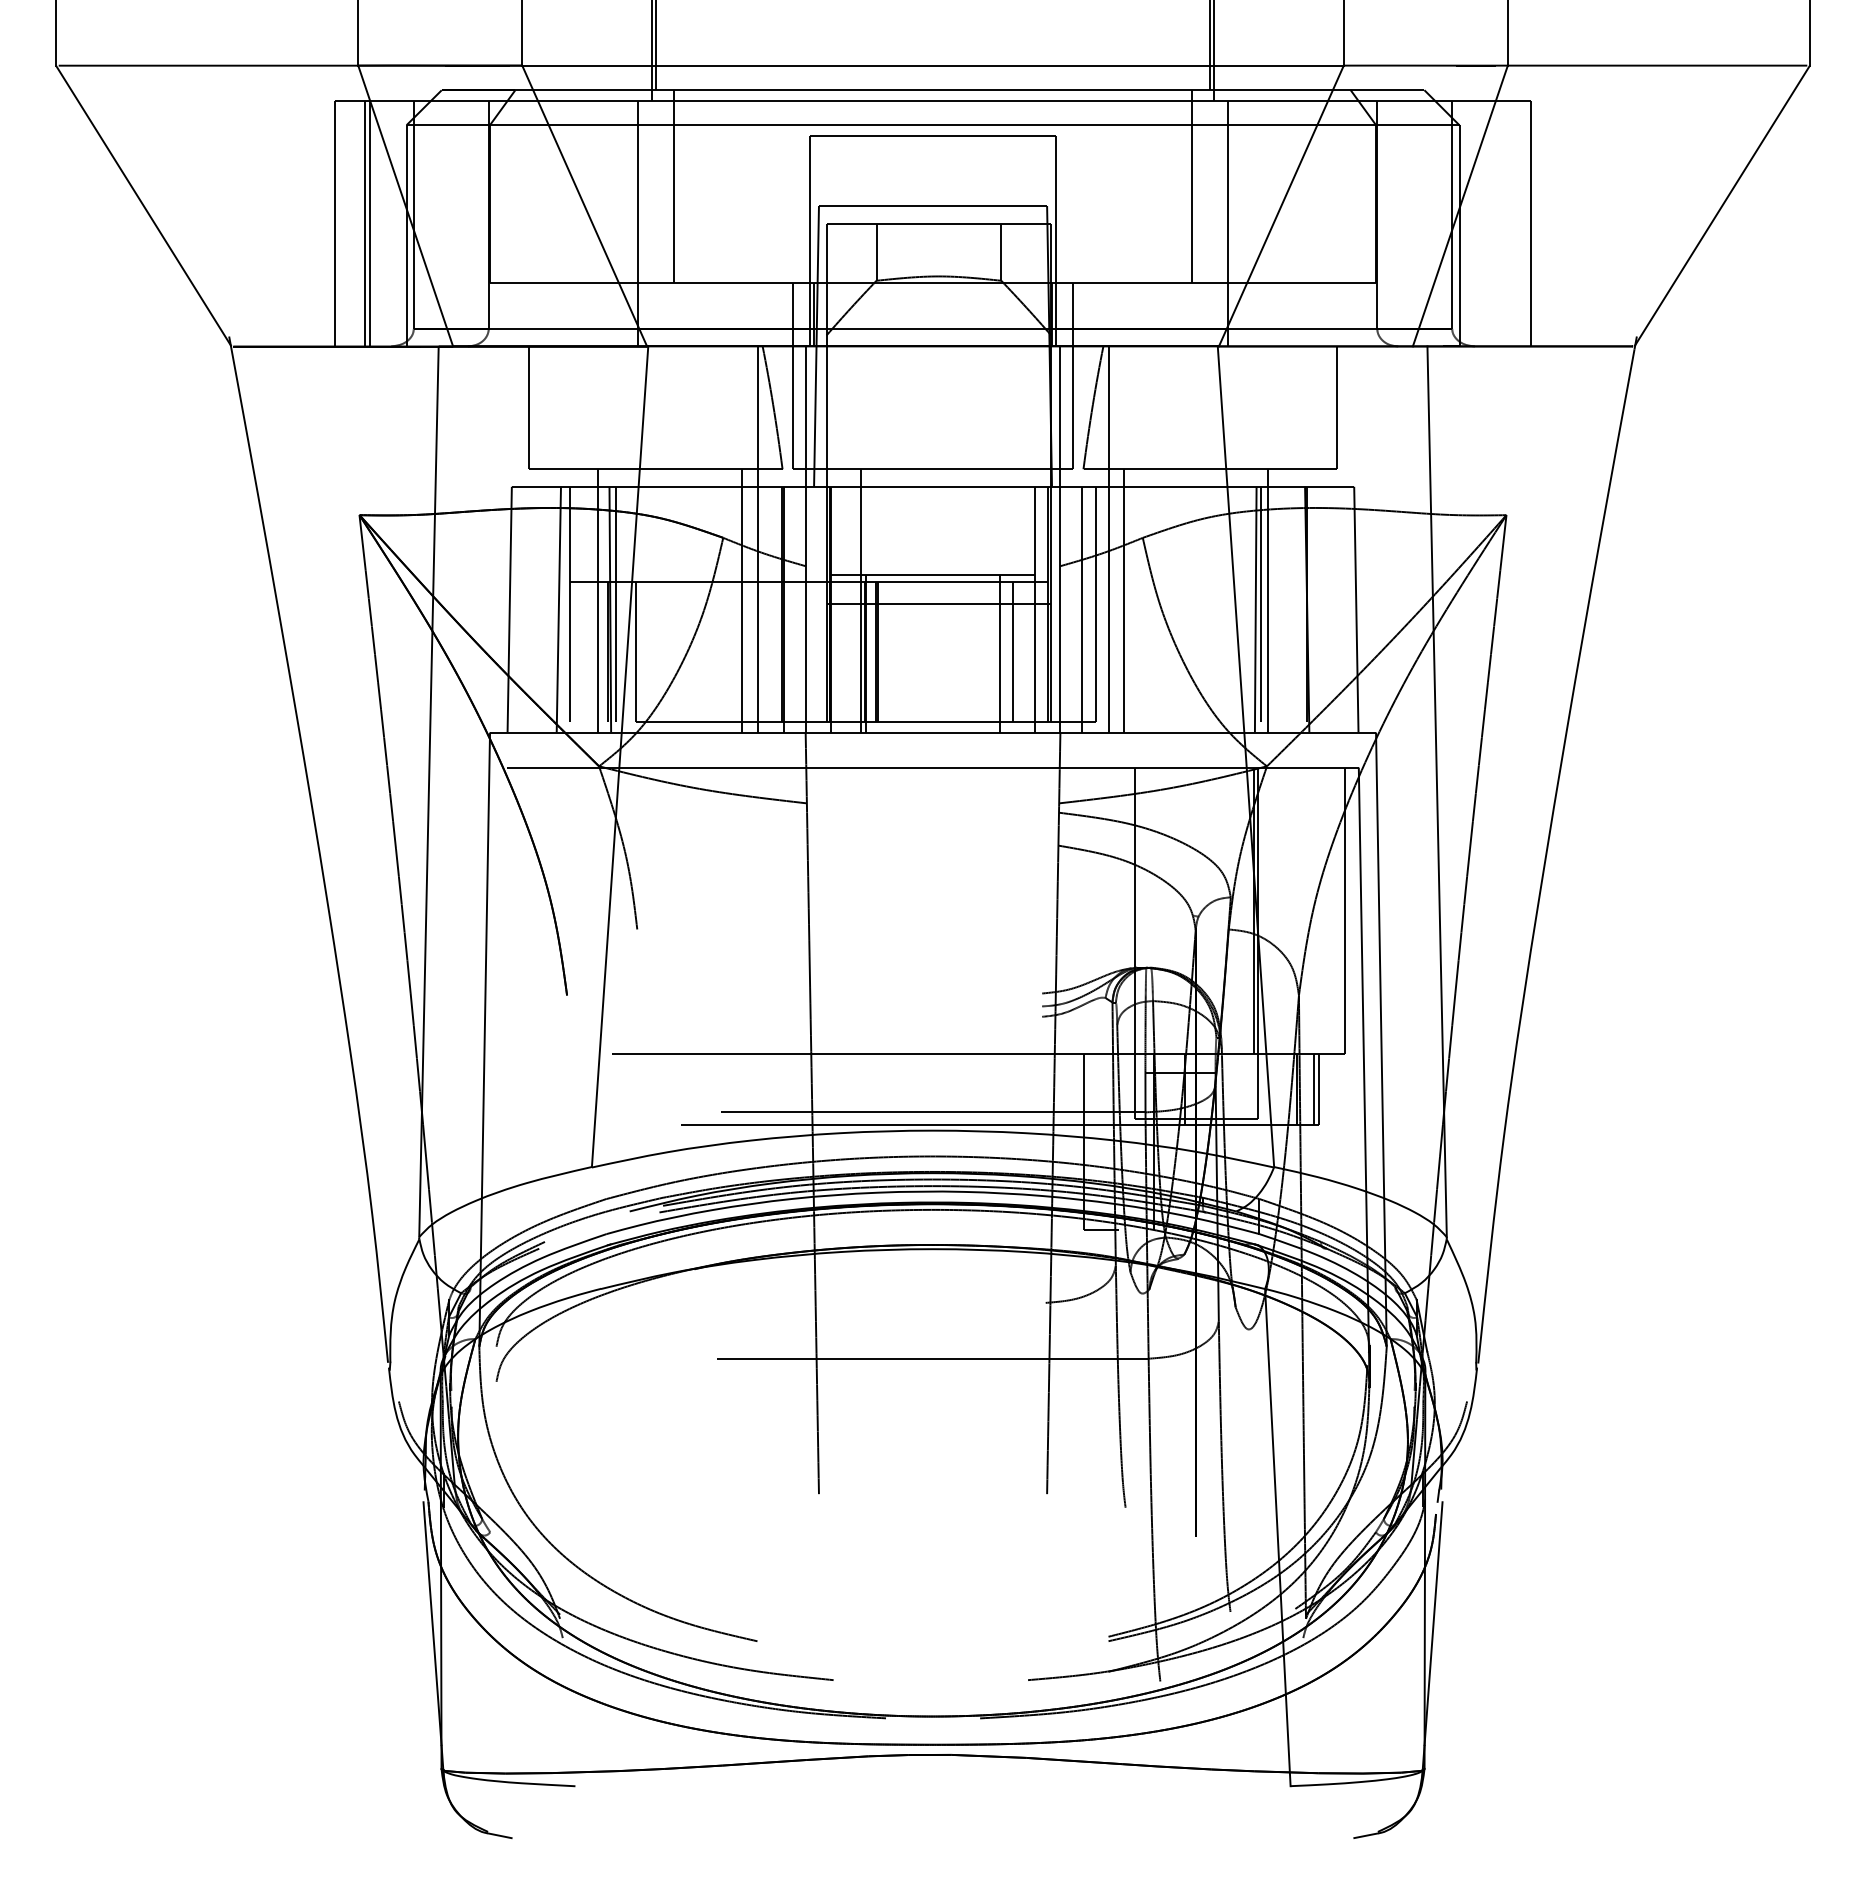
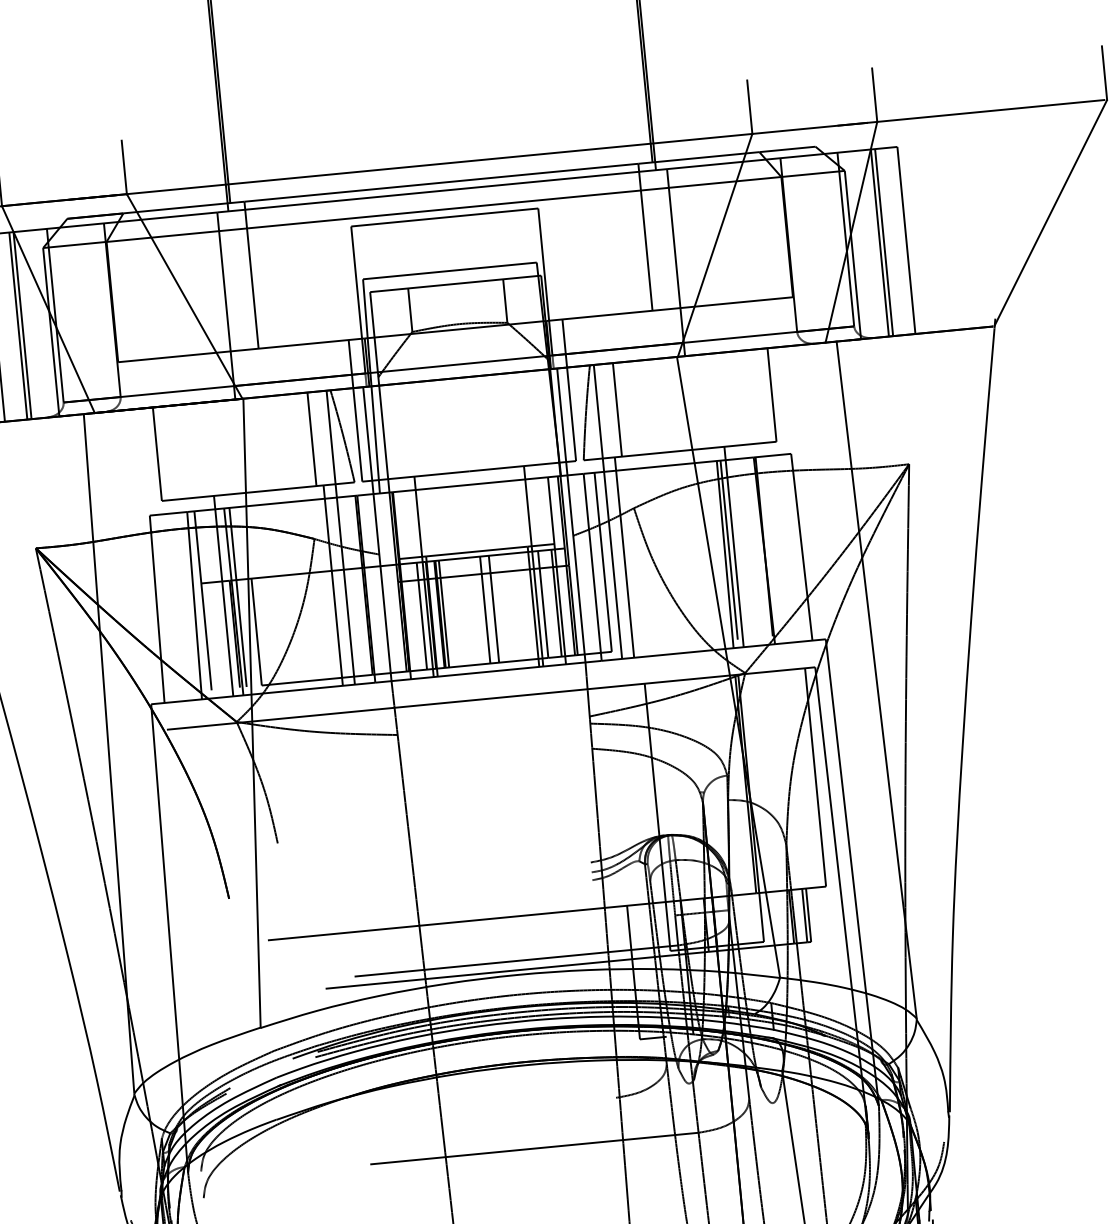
line: (1496, 223) -> (880, 242), added
line: (1501, 223) -> (884, 242), added
line: (732, 407) -> (312, 439), added
line: (1133, 407) -> (617, 409), added
line: (1004, 600) -> (533, 566), added
line: (853, 651) -> (422, 615), added
line: (882, 651) -> (444, 613), added
line: (936, 651) -> (485, 609), added
line: (948, 651) -> (494, 608), added
line: (1030, 651) -> (556, 602), added

